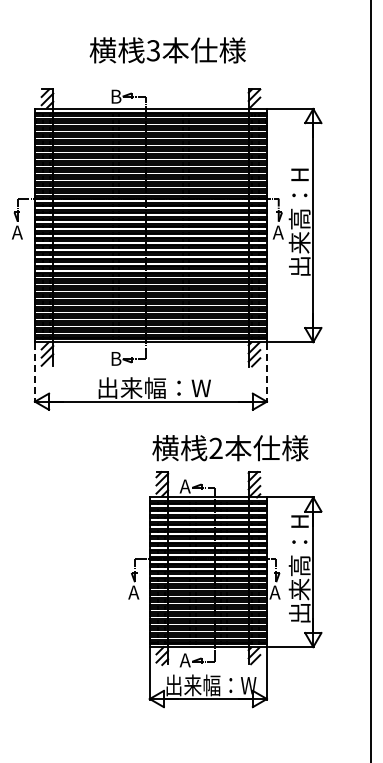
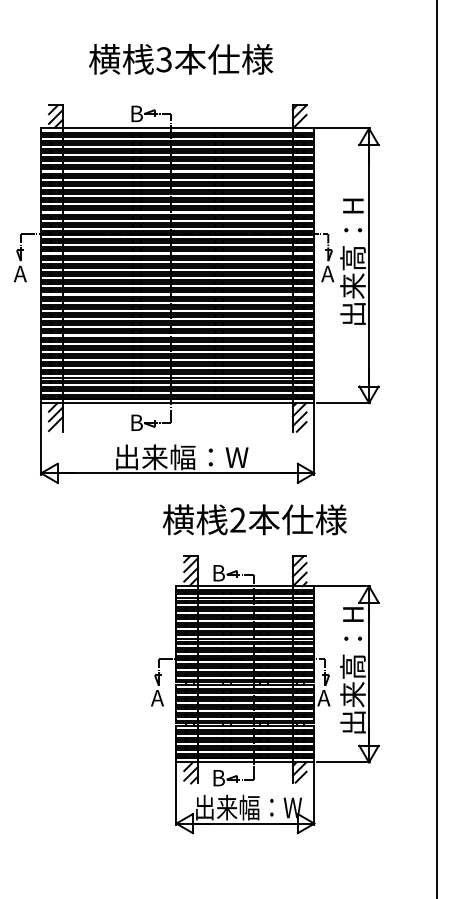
text: (167, 50) -> (180, 59), moved
line: (35, 373) -> (41, 440), dashed -> solid
line: (266, 373) -> (313, 440), dashed -> solid
text: (230, 448) -> (254, 520), moved
text: (184, 486) -> (217, 573), A -> B
text: (184, 660) -> (217, 778), A -> B

